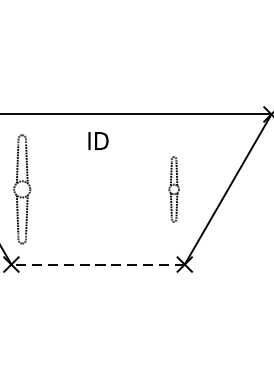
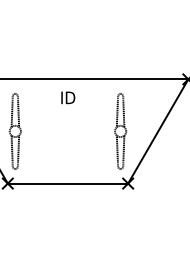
part: (173, 189) -> (120, 131), size x1.67
line: (97, 264) -> (67, 183), dashed -> solid

